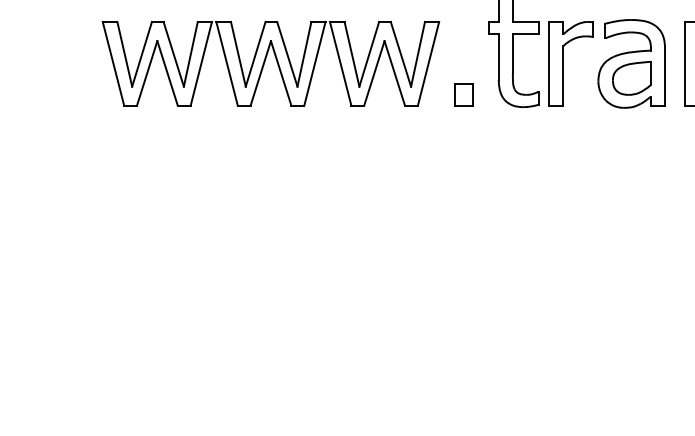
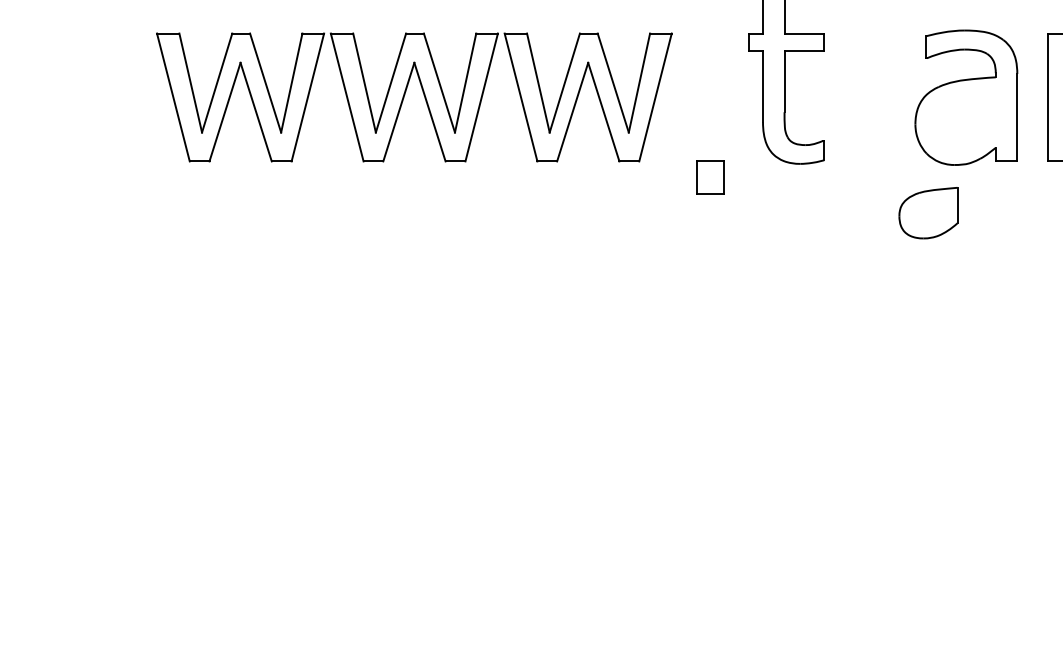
part: (563, 63) -> (862, 97), removed
part: (631, 77) -> (927, 211), moved
part: (463, 94) -> (708, 176), moved

